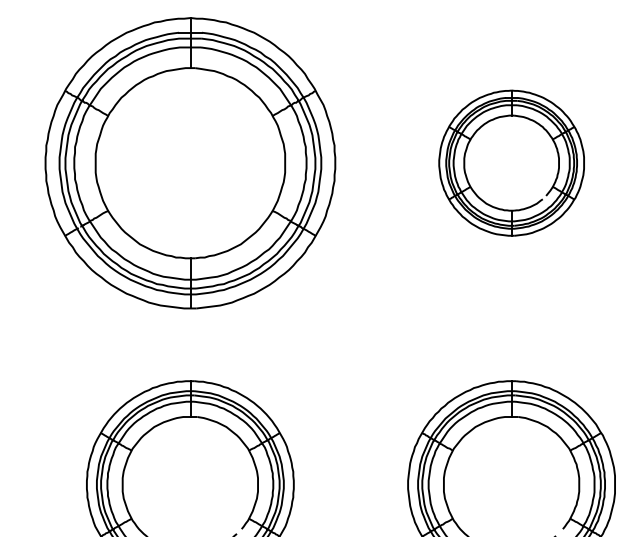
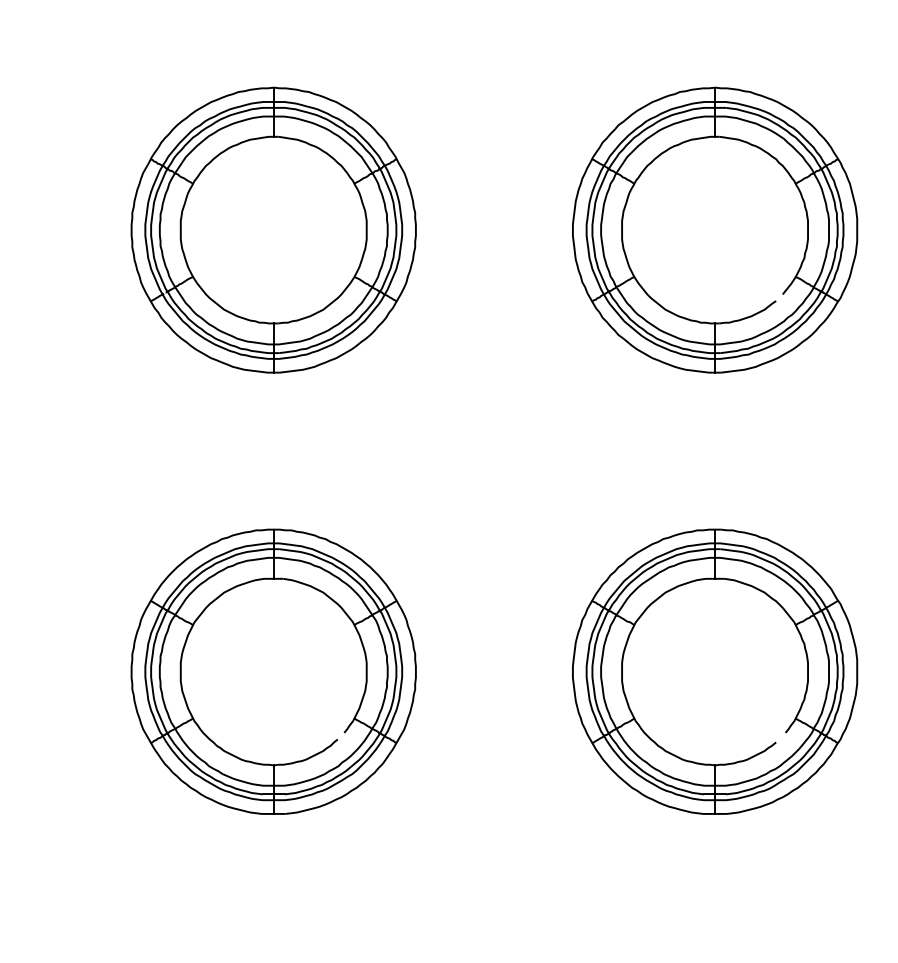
part: (190, 162) -> (273, 229), size x0.71
part: (511, 162) -> (715, 229), size x1.43

